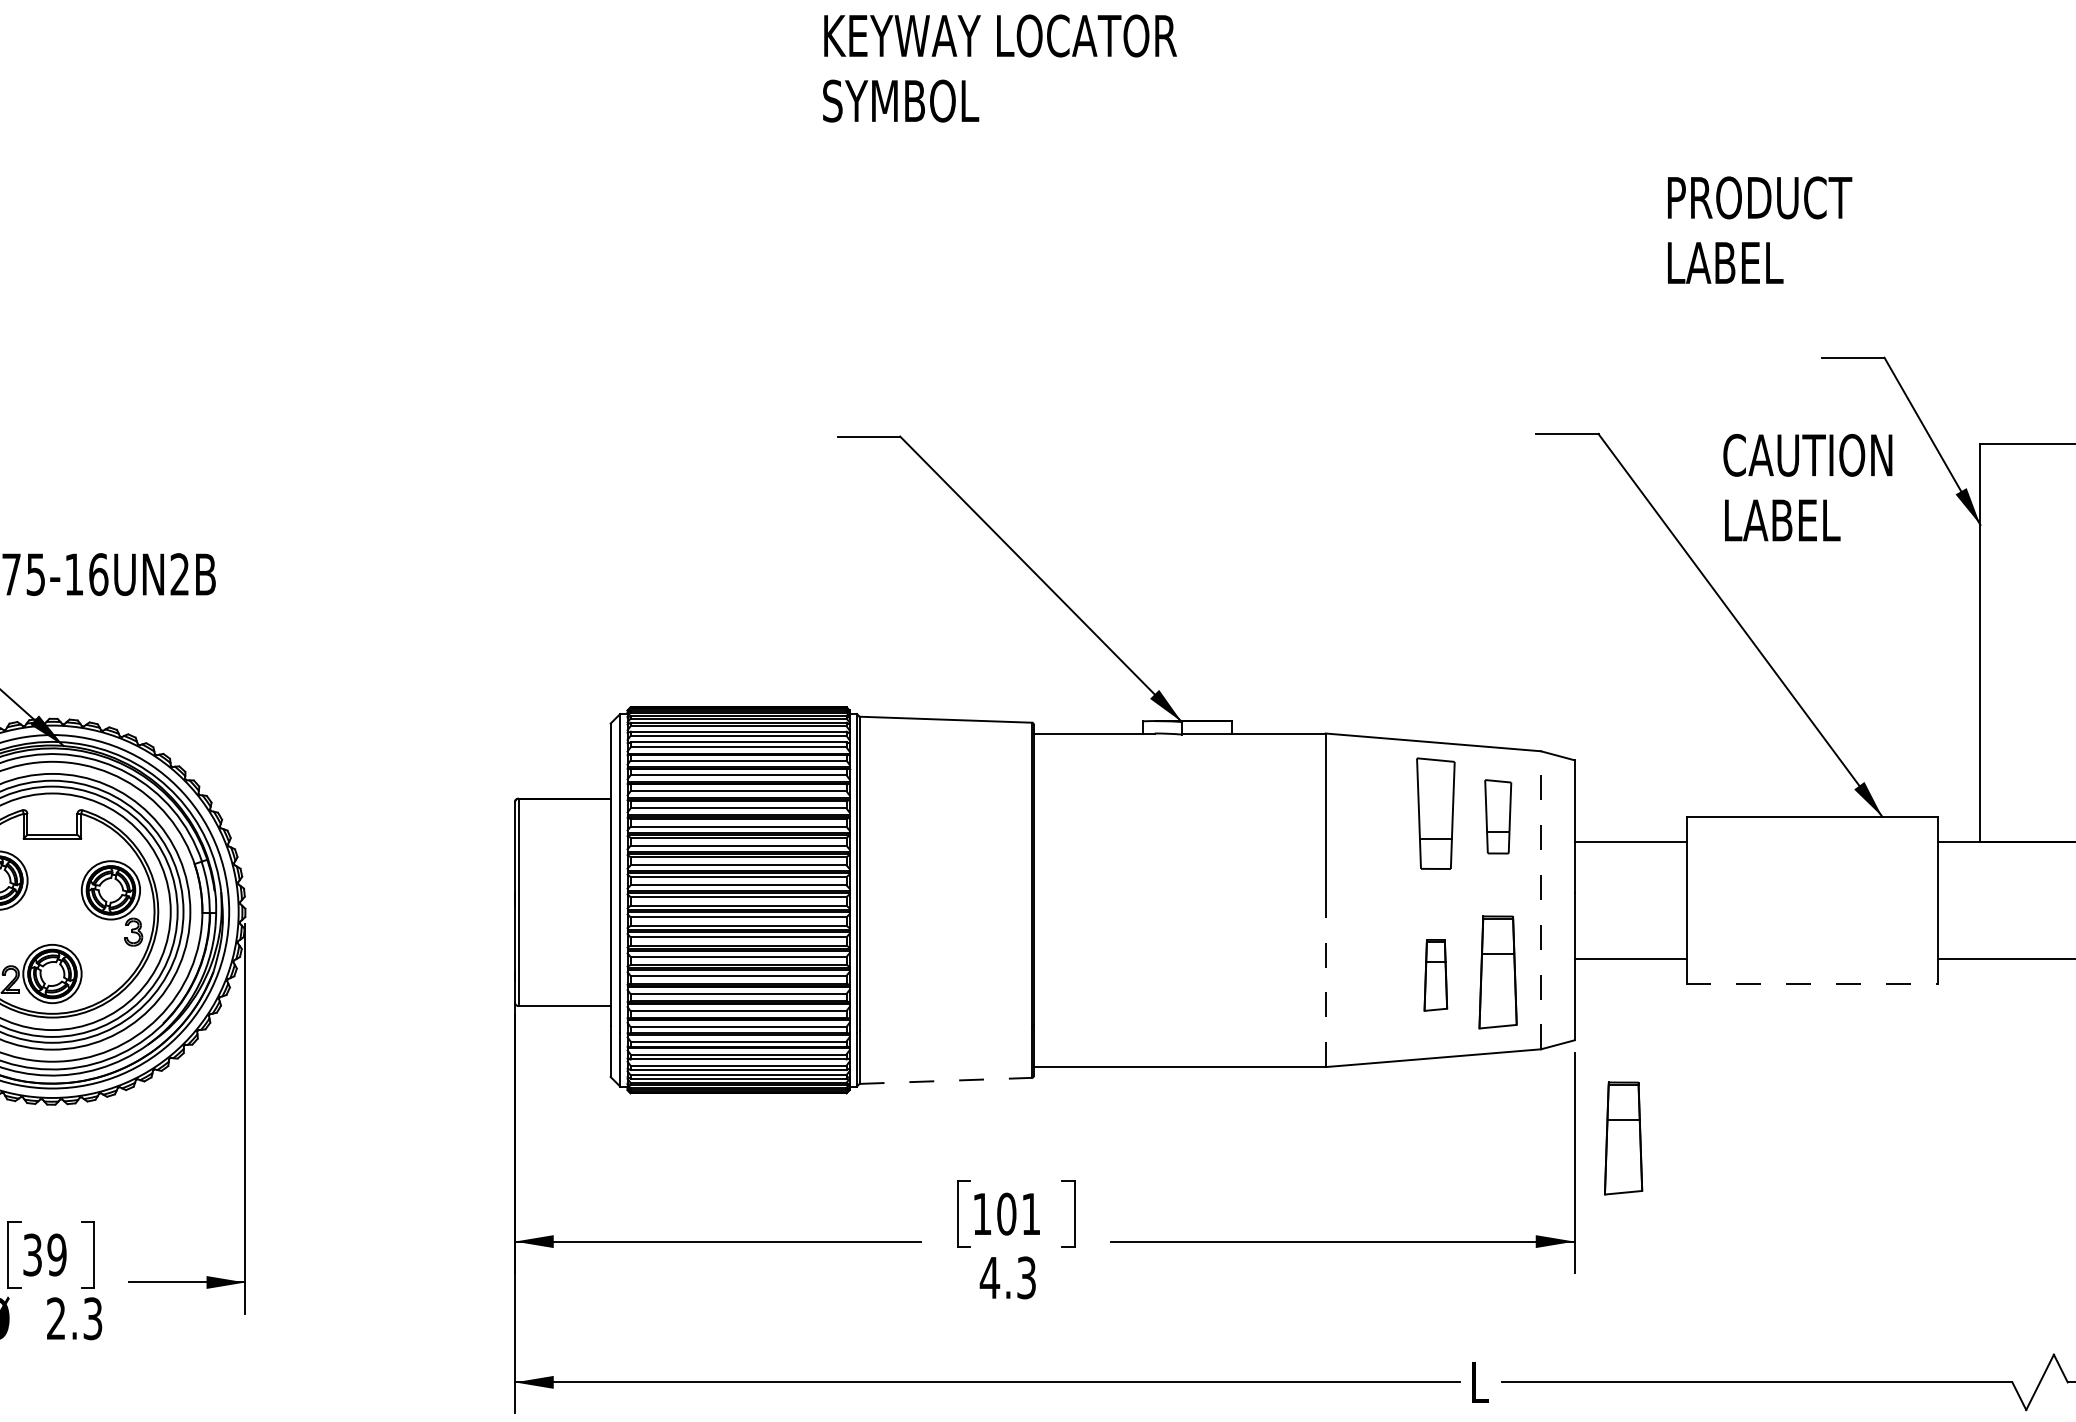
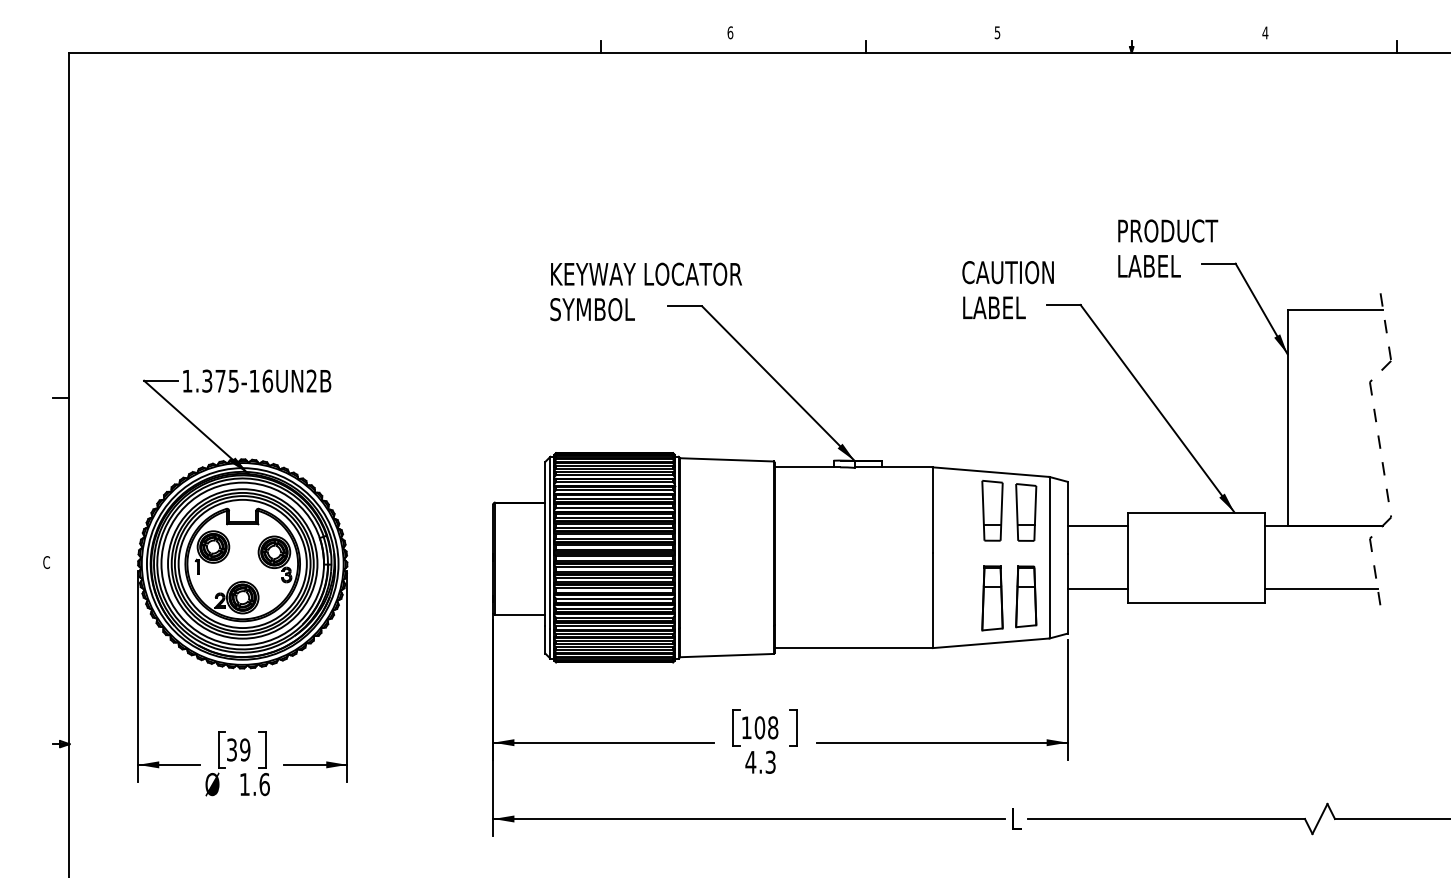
text: (998, 67) -> (645, 291), moved
text: (1760, 230) -> (1168, 248), moved
text: (1806, 486) -> (1007, 289), moved
part: (1498, 816) -> (1026, 512), size x1.43
line: (1541, 899) -> (1049, 557), dashed -> solid
part: (1435, 975) -> (992, 598), size x1.67
line: (1325, 979) -> (932, 600), dashed -> solid
line: (1812, 982) -> (1196, 602), dashed -> solid
line: (945, 1080) -> (726, 655), dashed -> solid
part: (1624, 1137) -> (1094, 686), removed
text: (1031, 1213) -> (773, 727), 101 -> 108
text: (74, 1318) -> (254, 784), 2.3 -> 1.6

